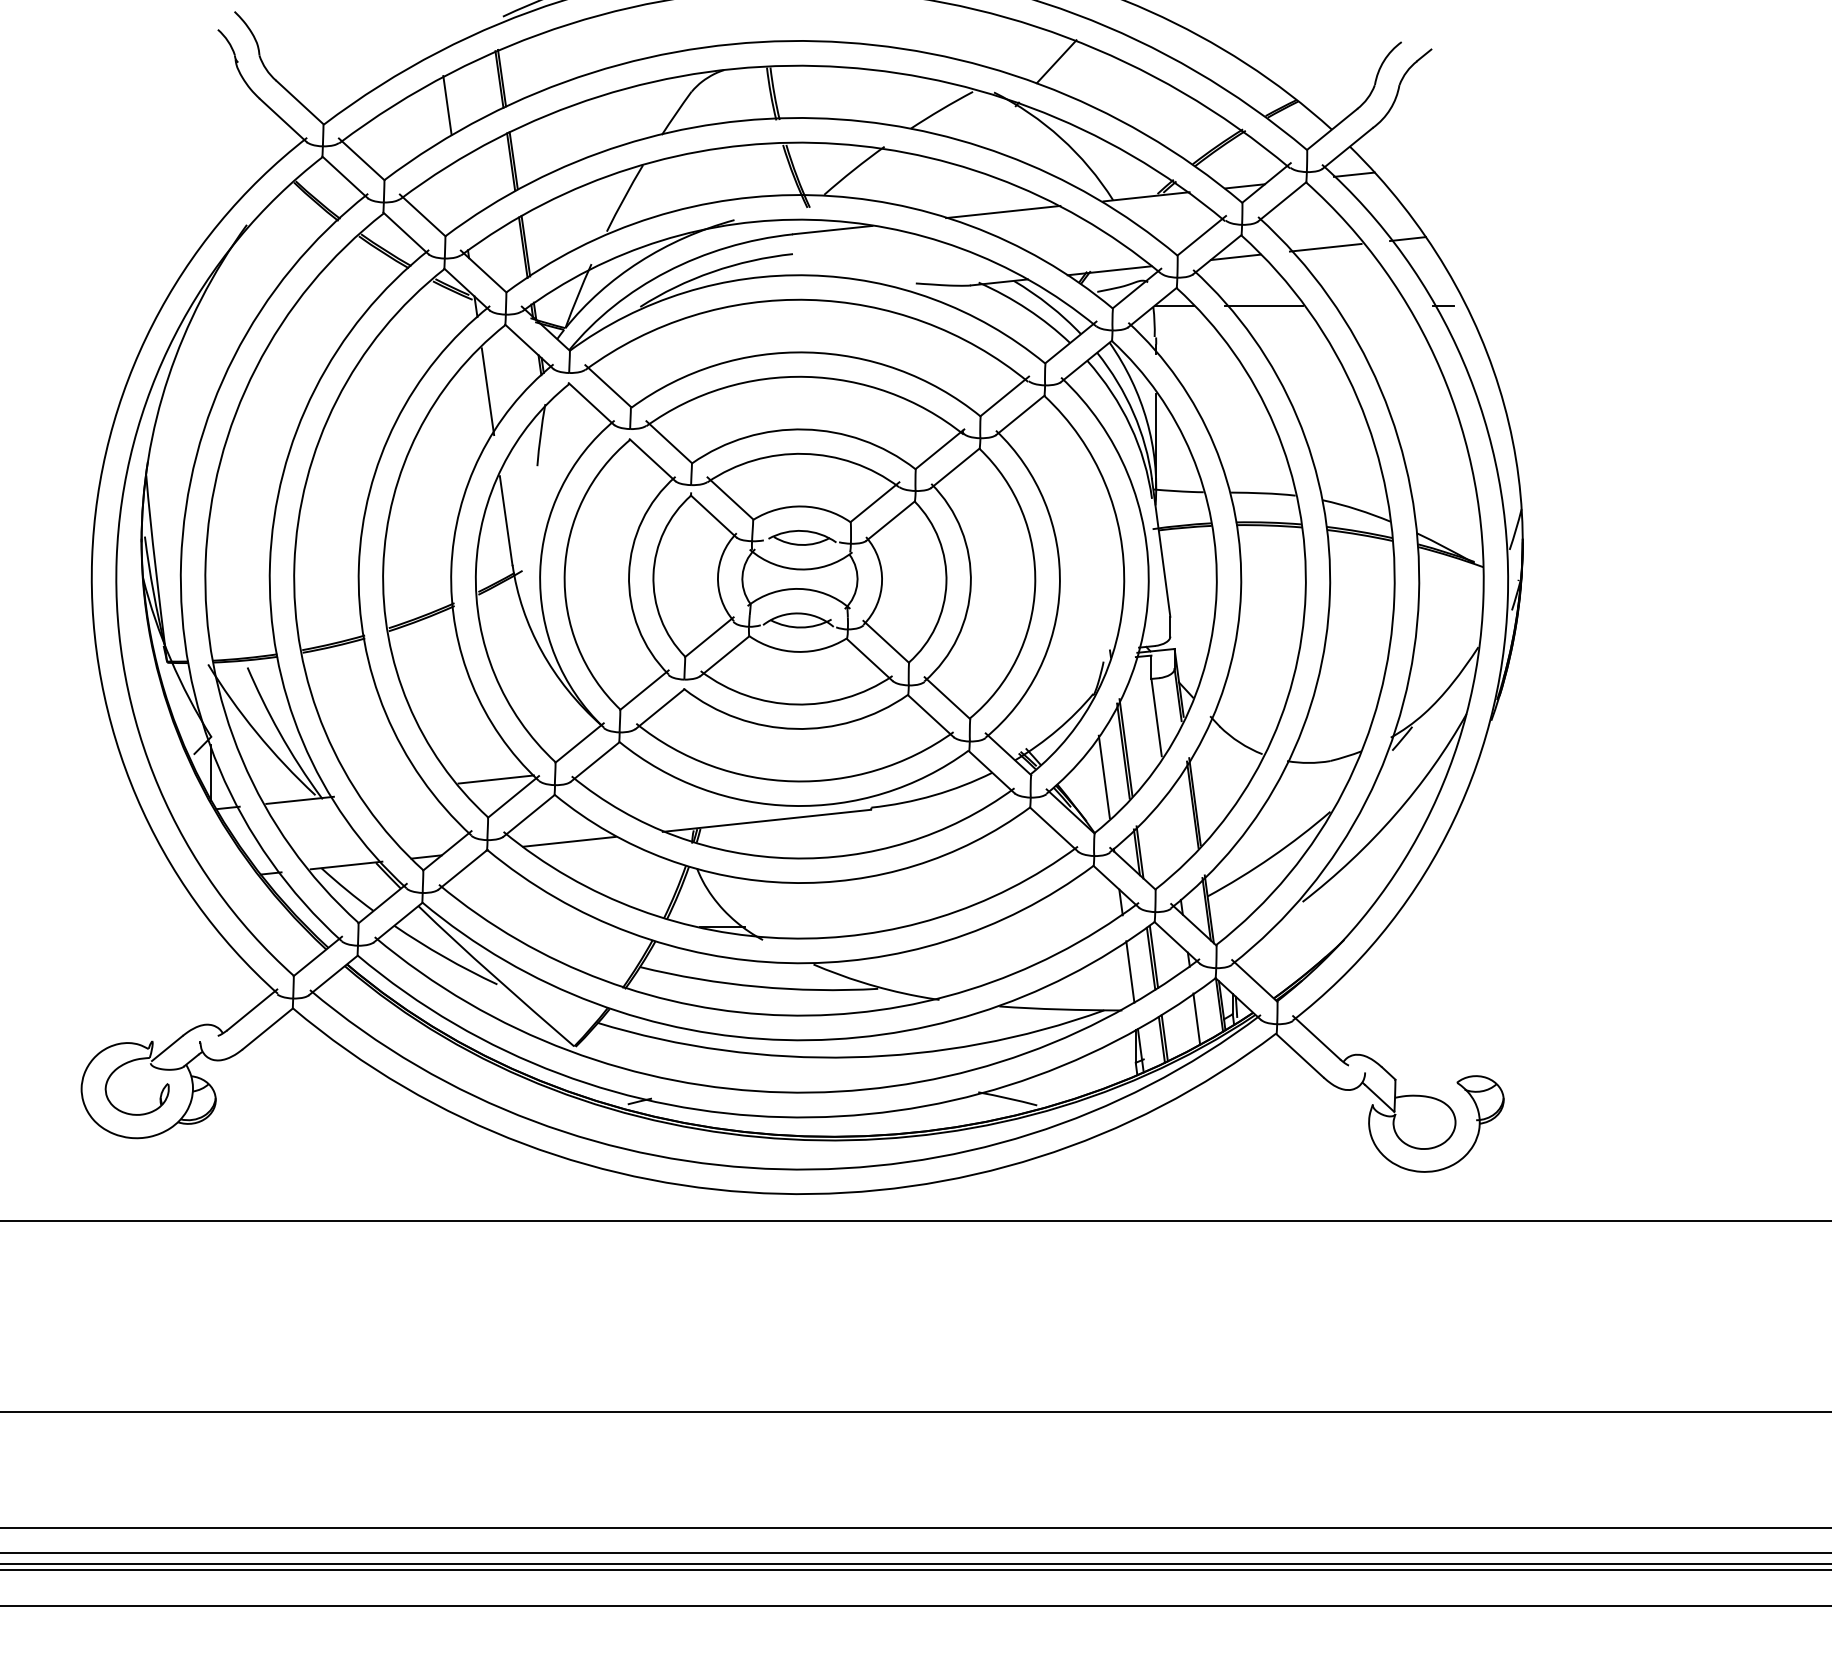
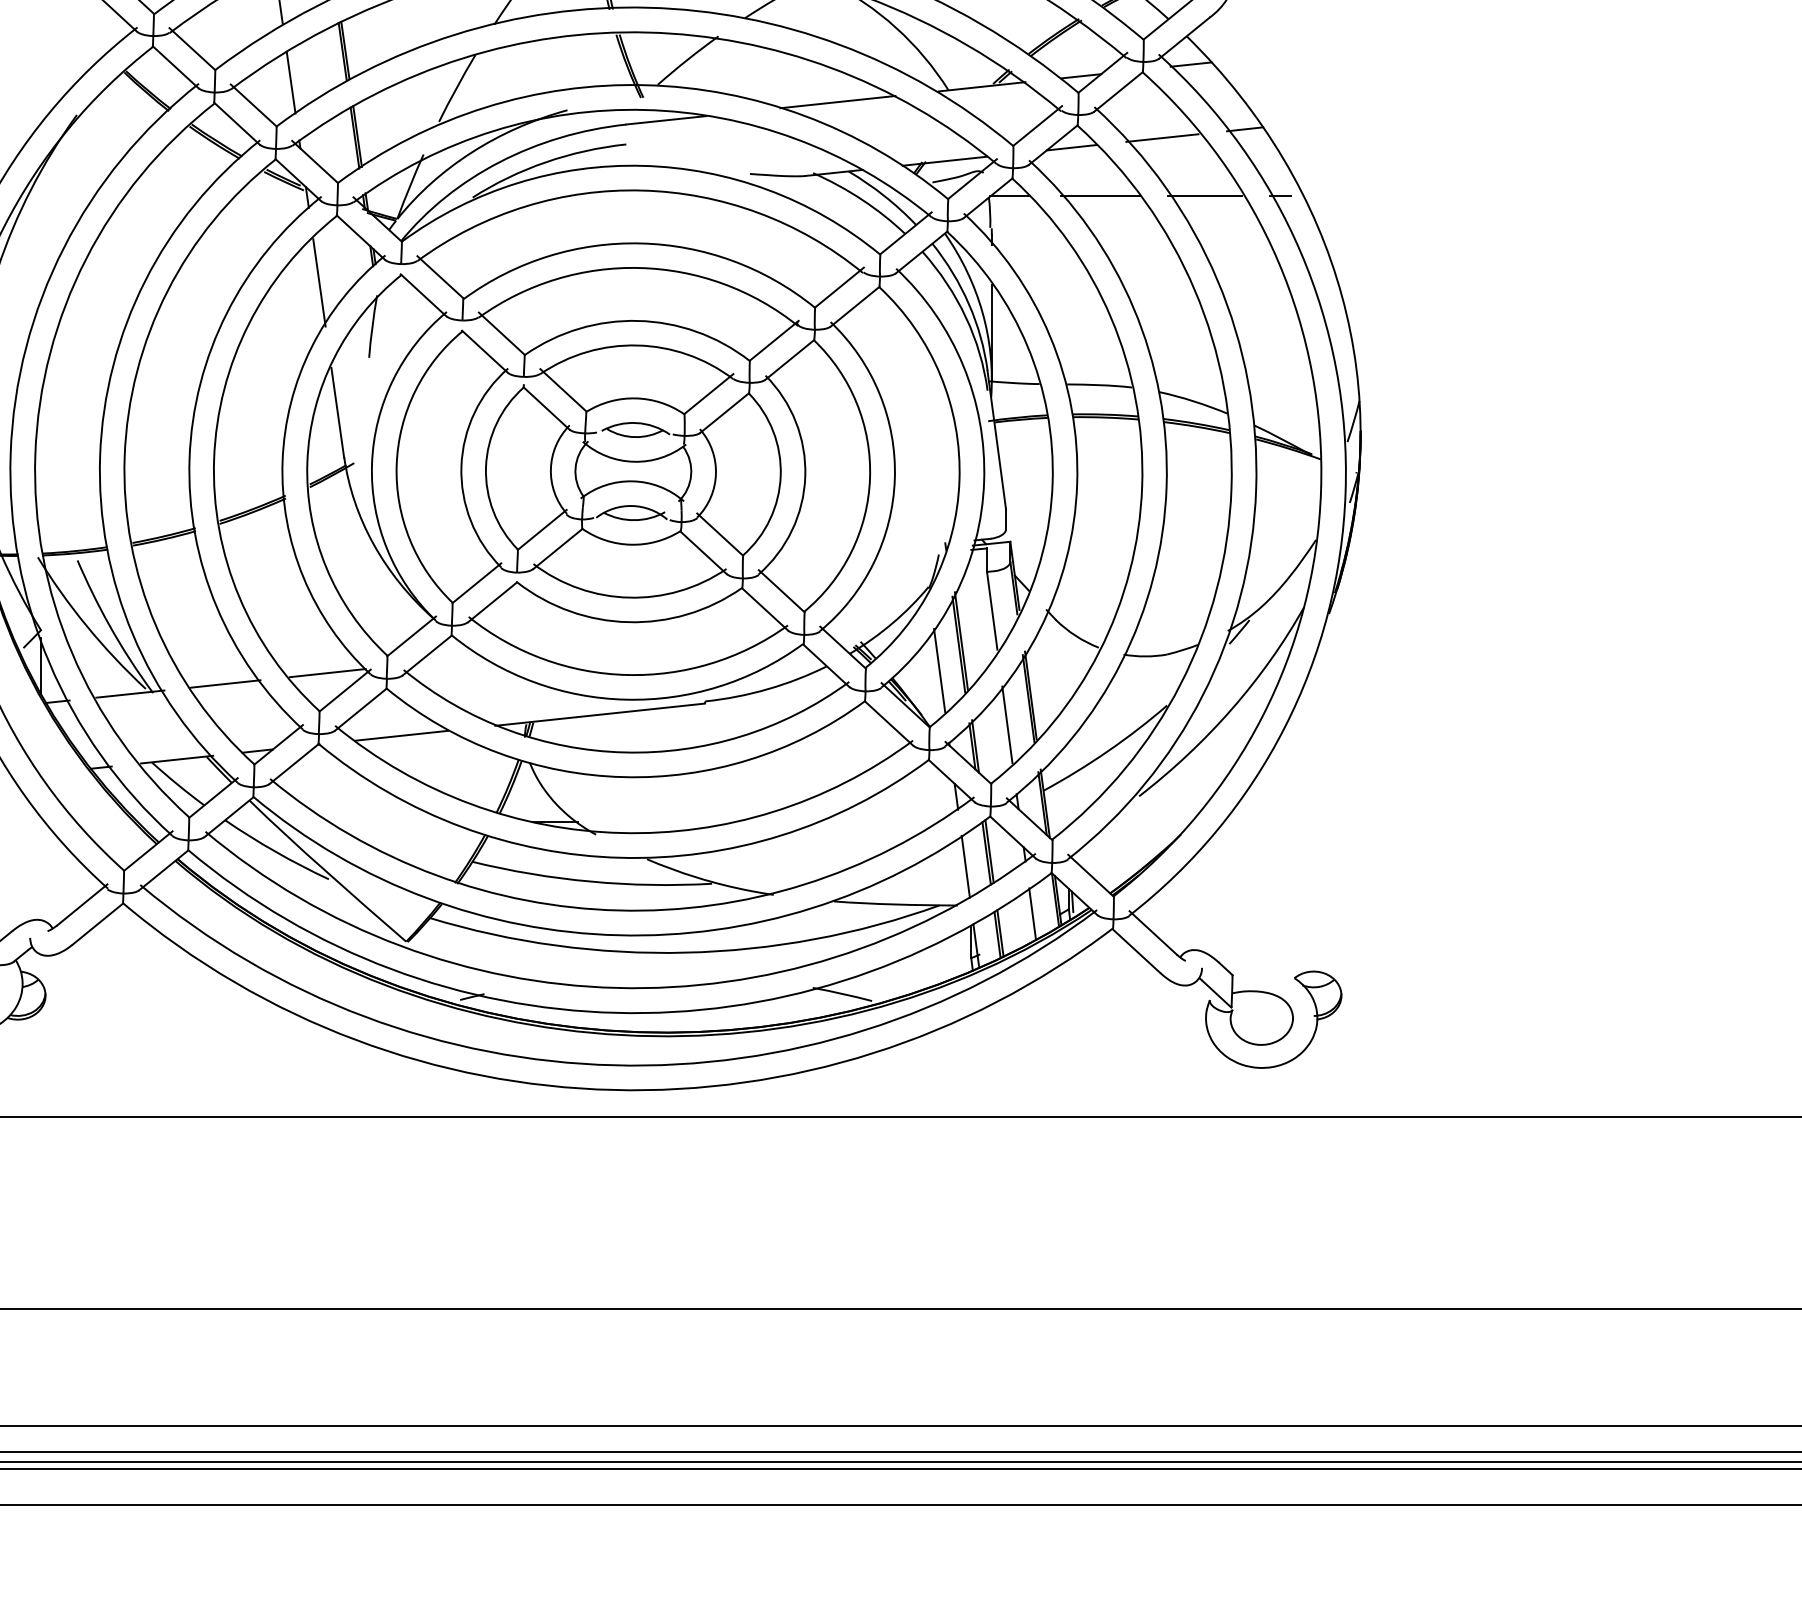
line: (459, 192) -> (290, 82), added
line: (1367, 305) -> (1204, 196), added
line: (394, 789) -> (225, 683), added
line: (1171, 830) -> (1007, 724), added

